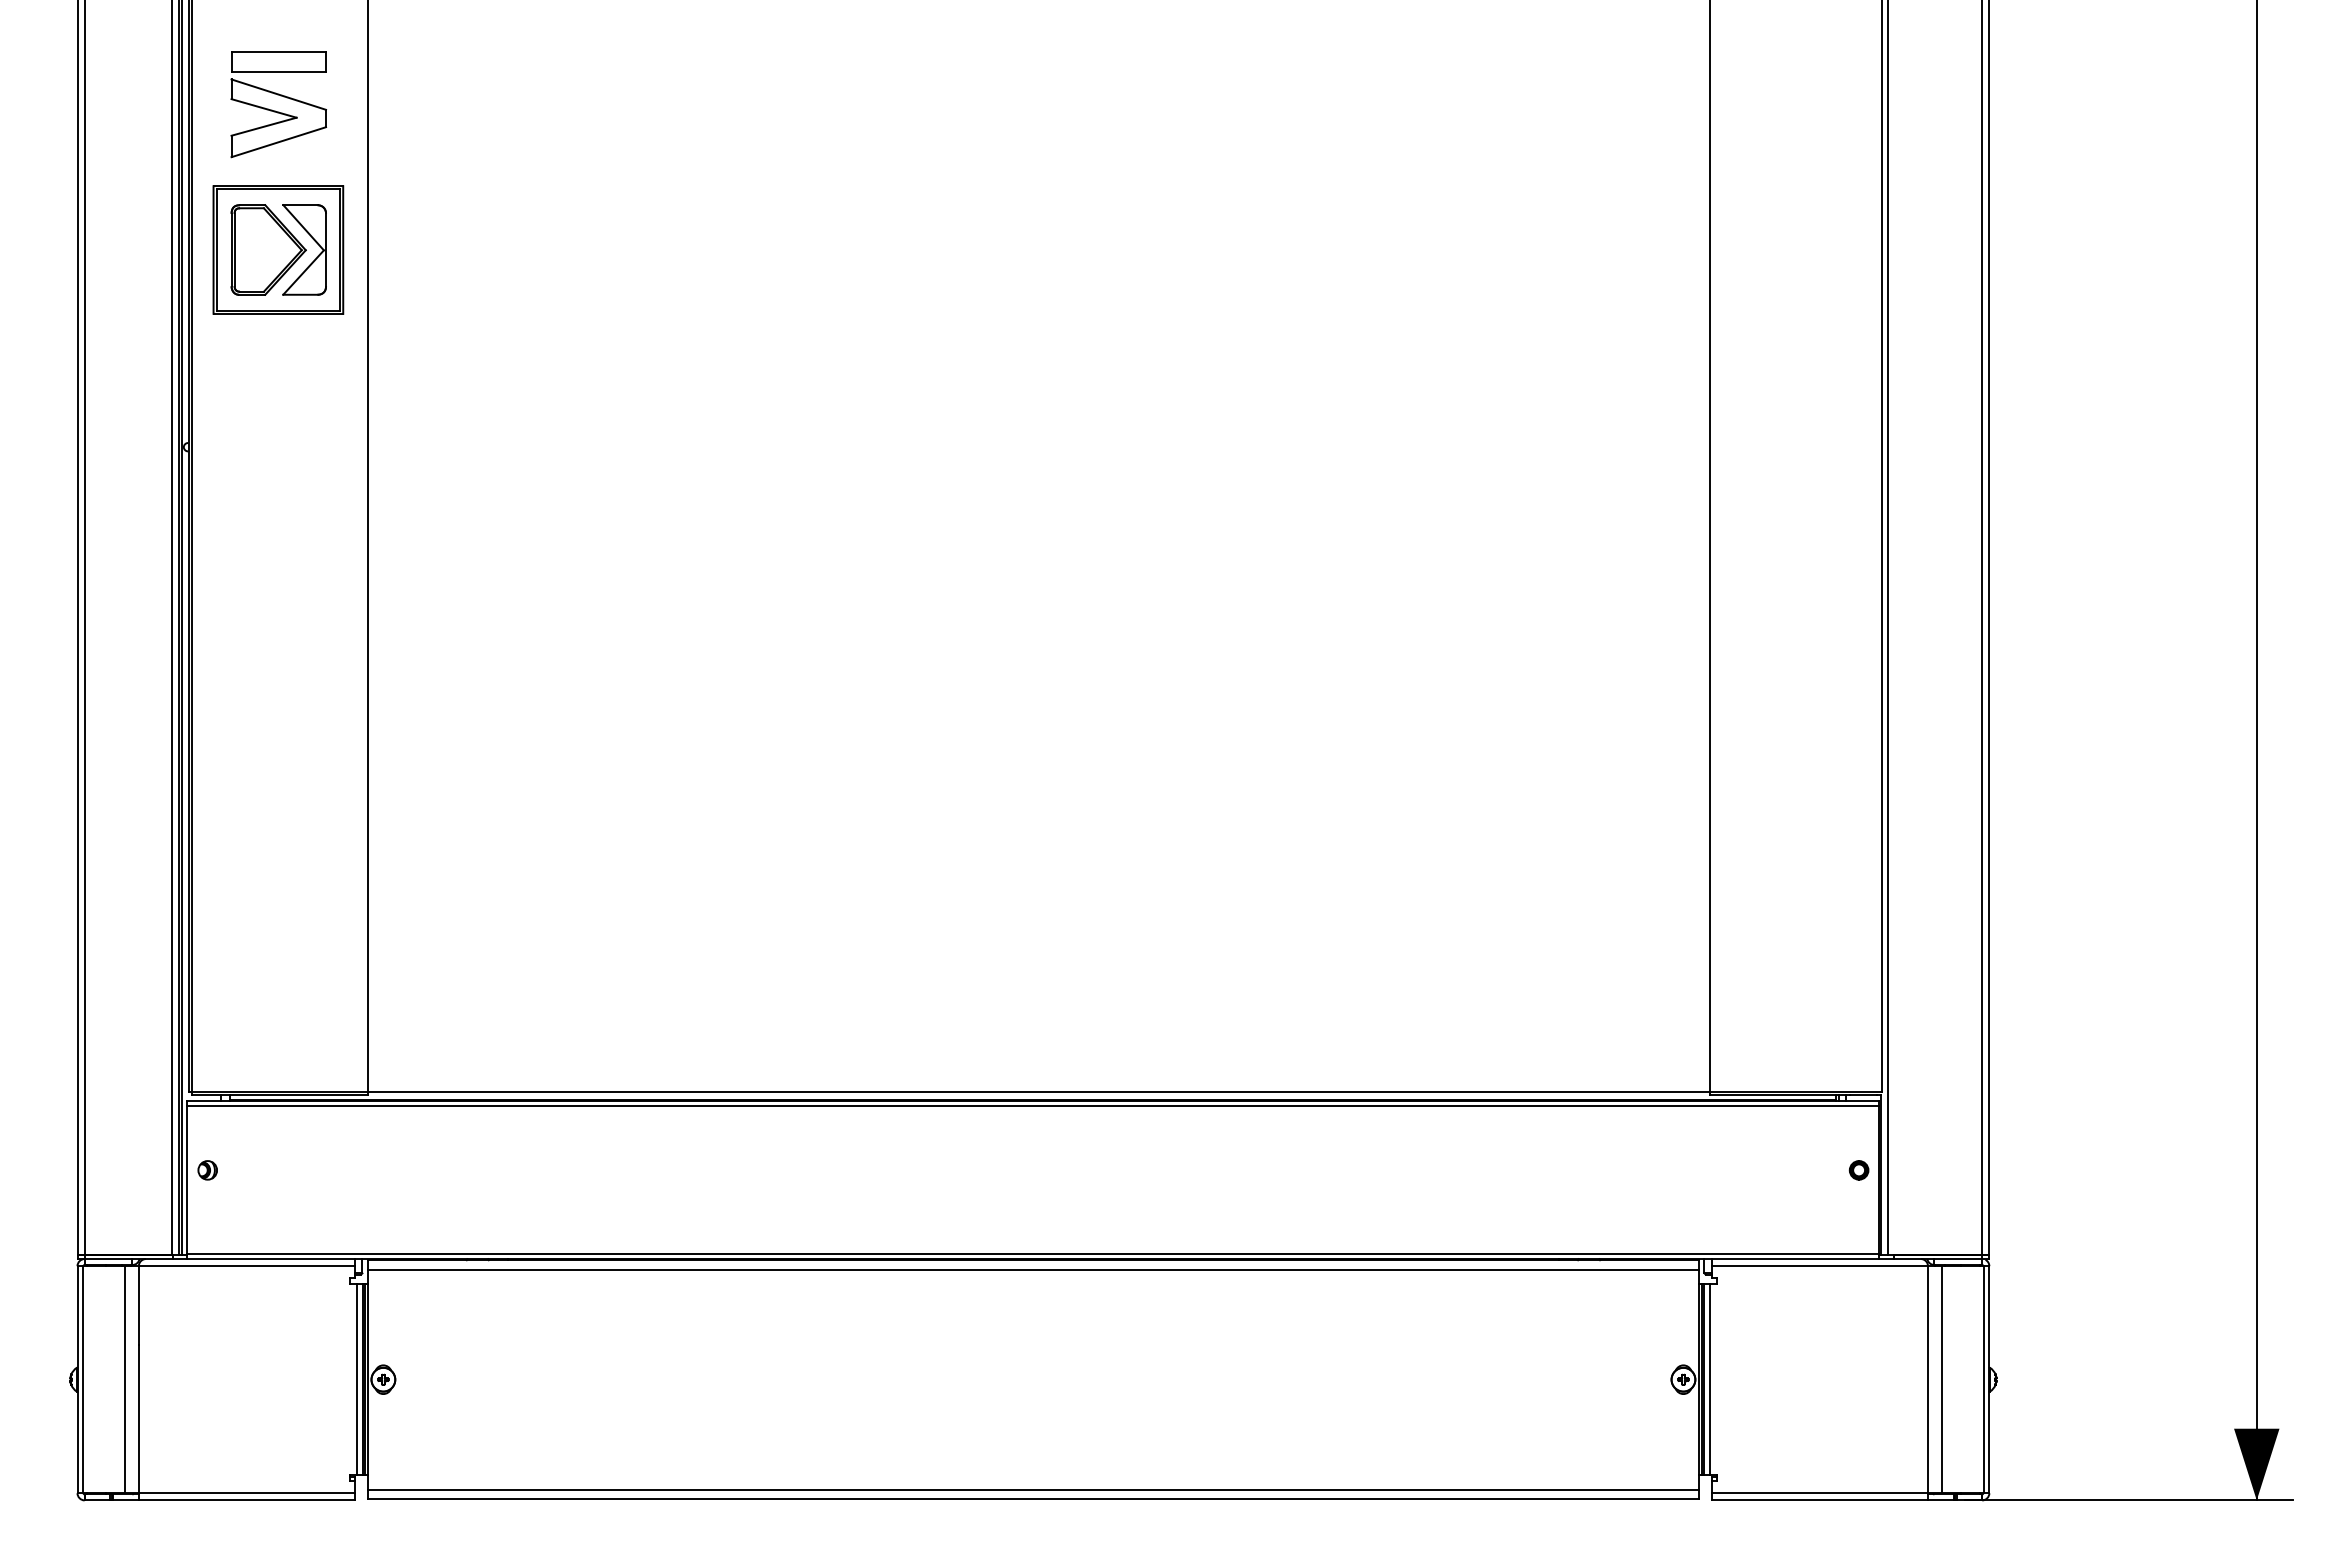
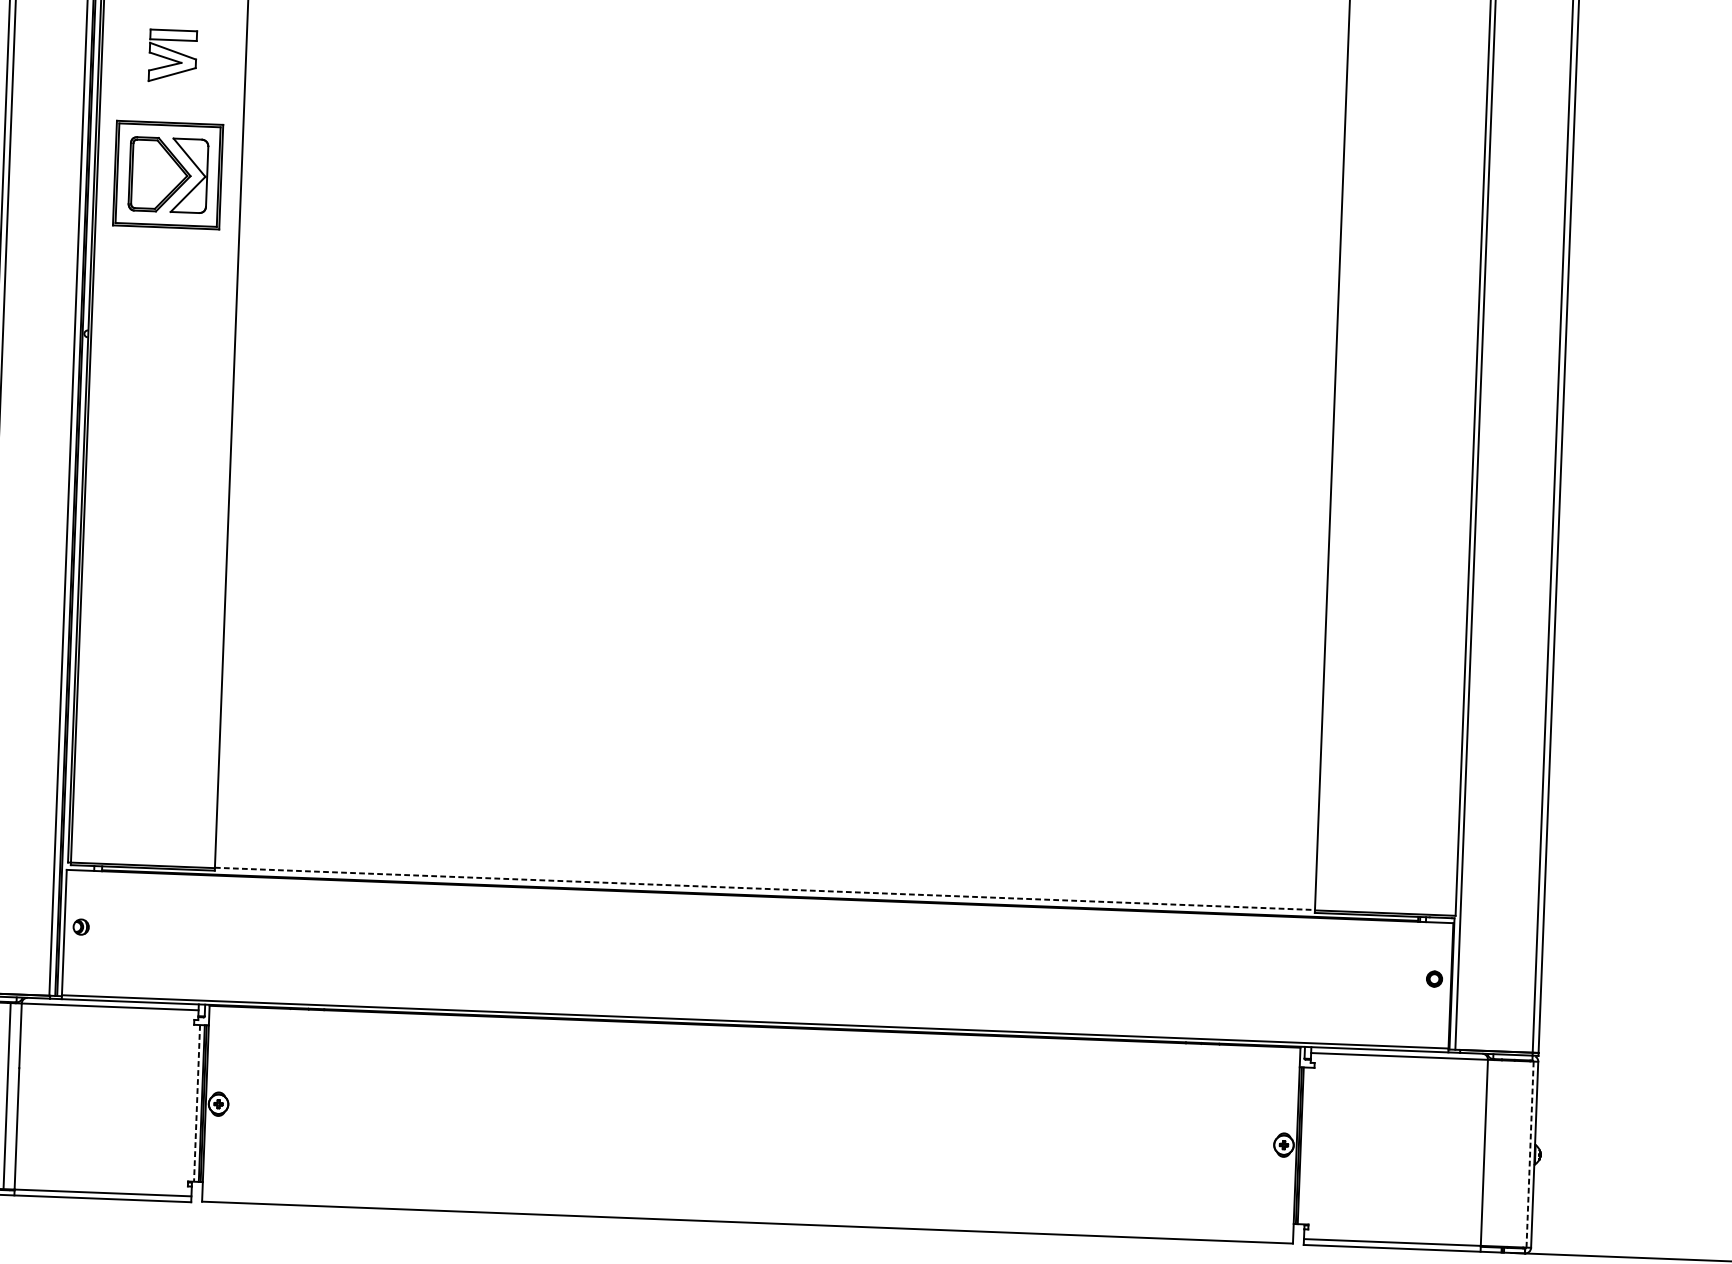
part: (278, 104) -> (172, 55), size x0.6
line: (1039, 1091) -> (765, 888), solid -> dashed
line: (1033, 1106) -> (759, 900), removed
line: (1033, 1269) -> (754, 1034), removed
line: (357, 1379) -> (197, 1103), solid -> dashed
line: (1709, 1379) -> (1305, 1145), removed
line: (1941, 1379) -> (1495, 1153), removed
line: (1983, 1379) -> (1529, 1154), solid -> dashed
line: (1033, 1489) -> (747, 1214), removed

